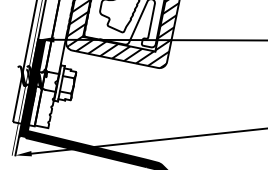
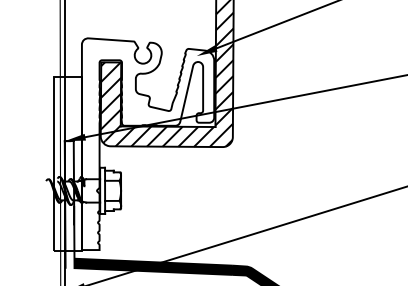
fill: (32, 88) -> (69, 204), removed

